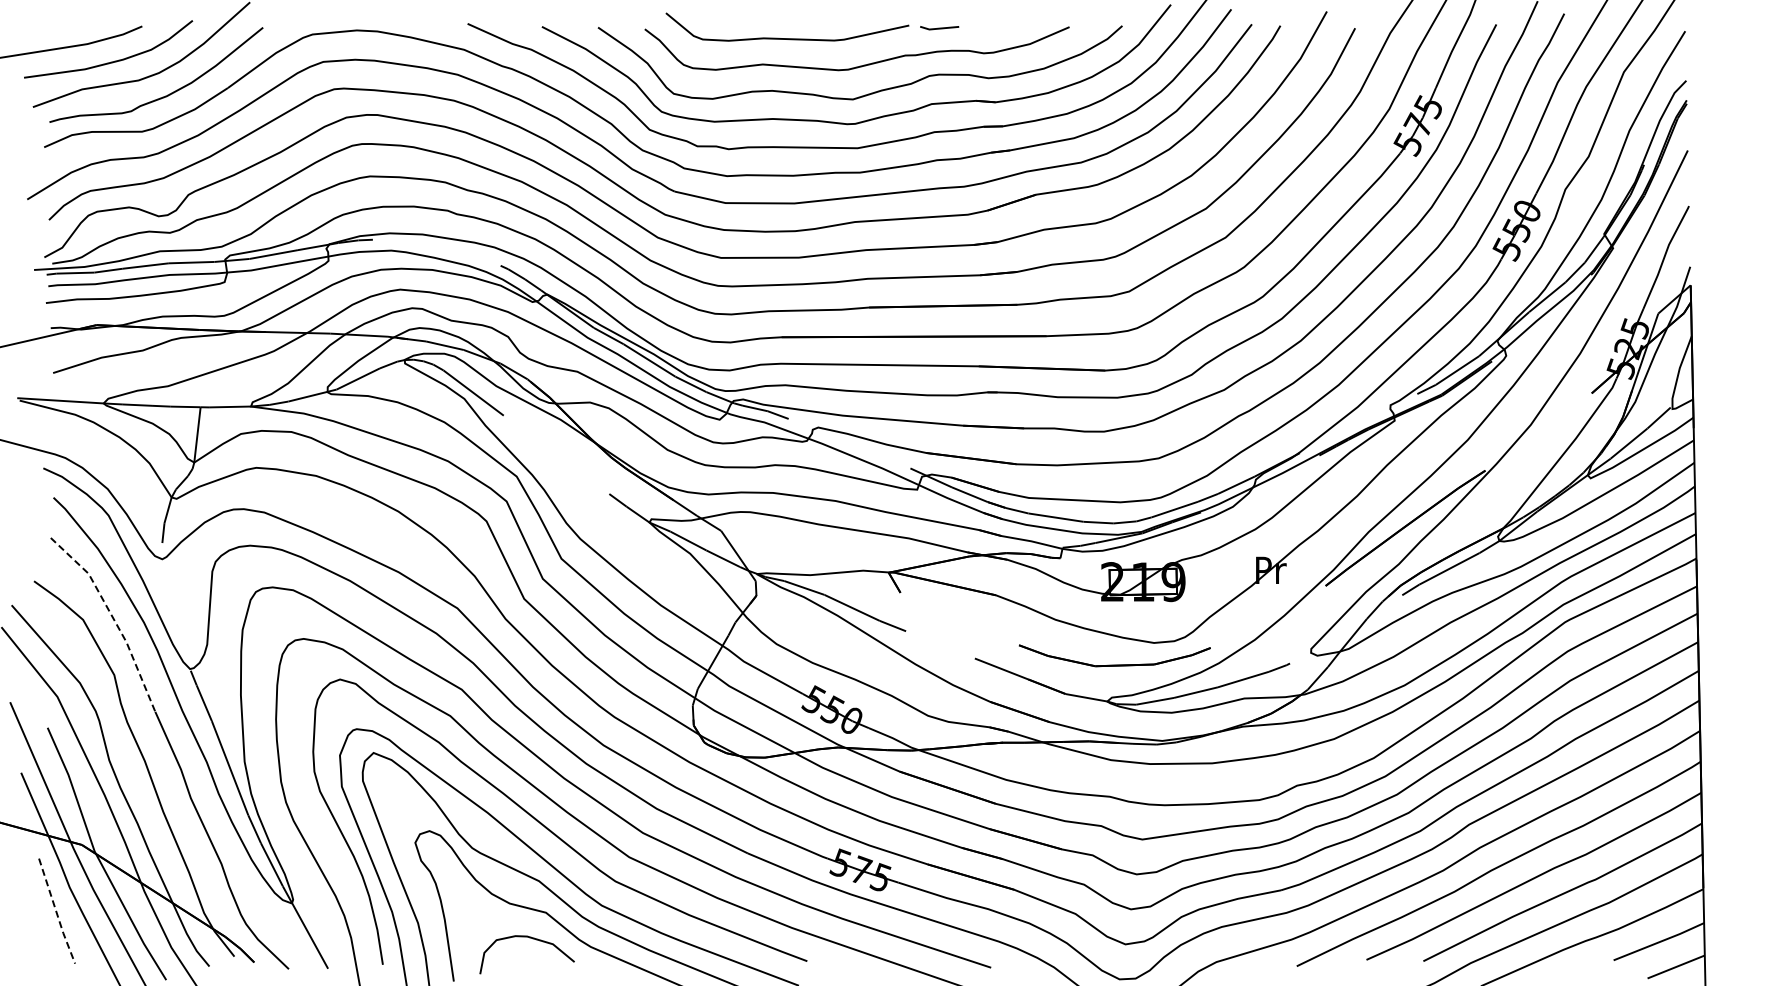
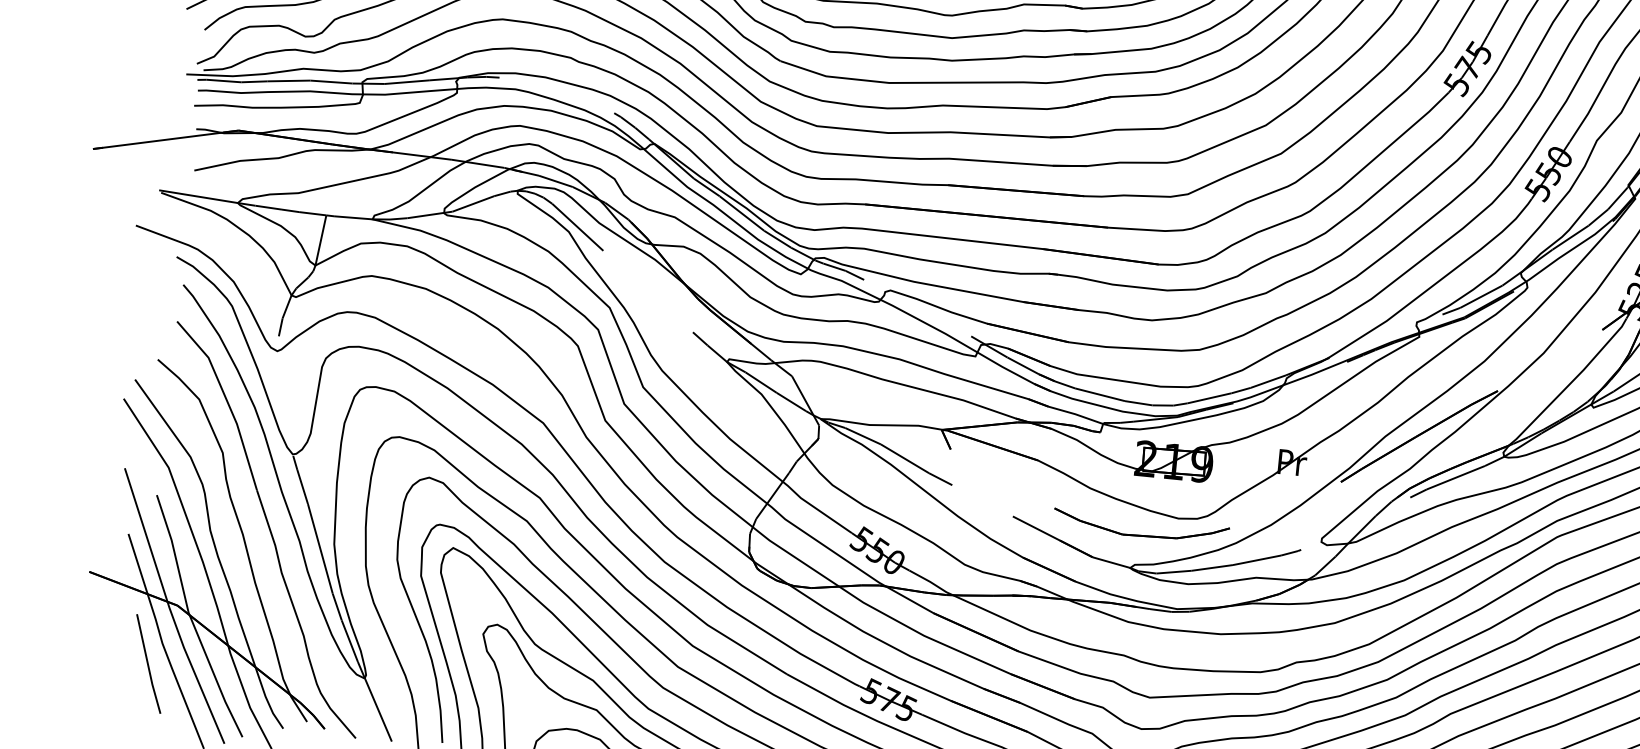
line: (113, 618) -> (227, 401), dashed -> solid
line: (56, 912) -> (148, 665), dashed -> solid

